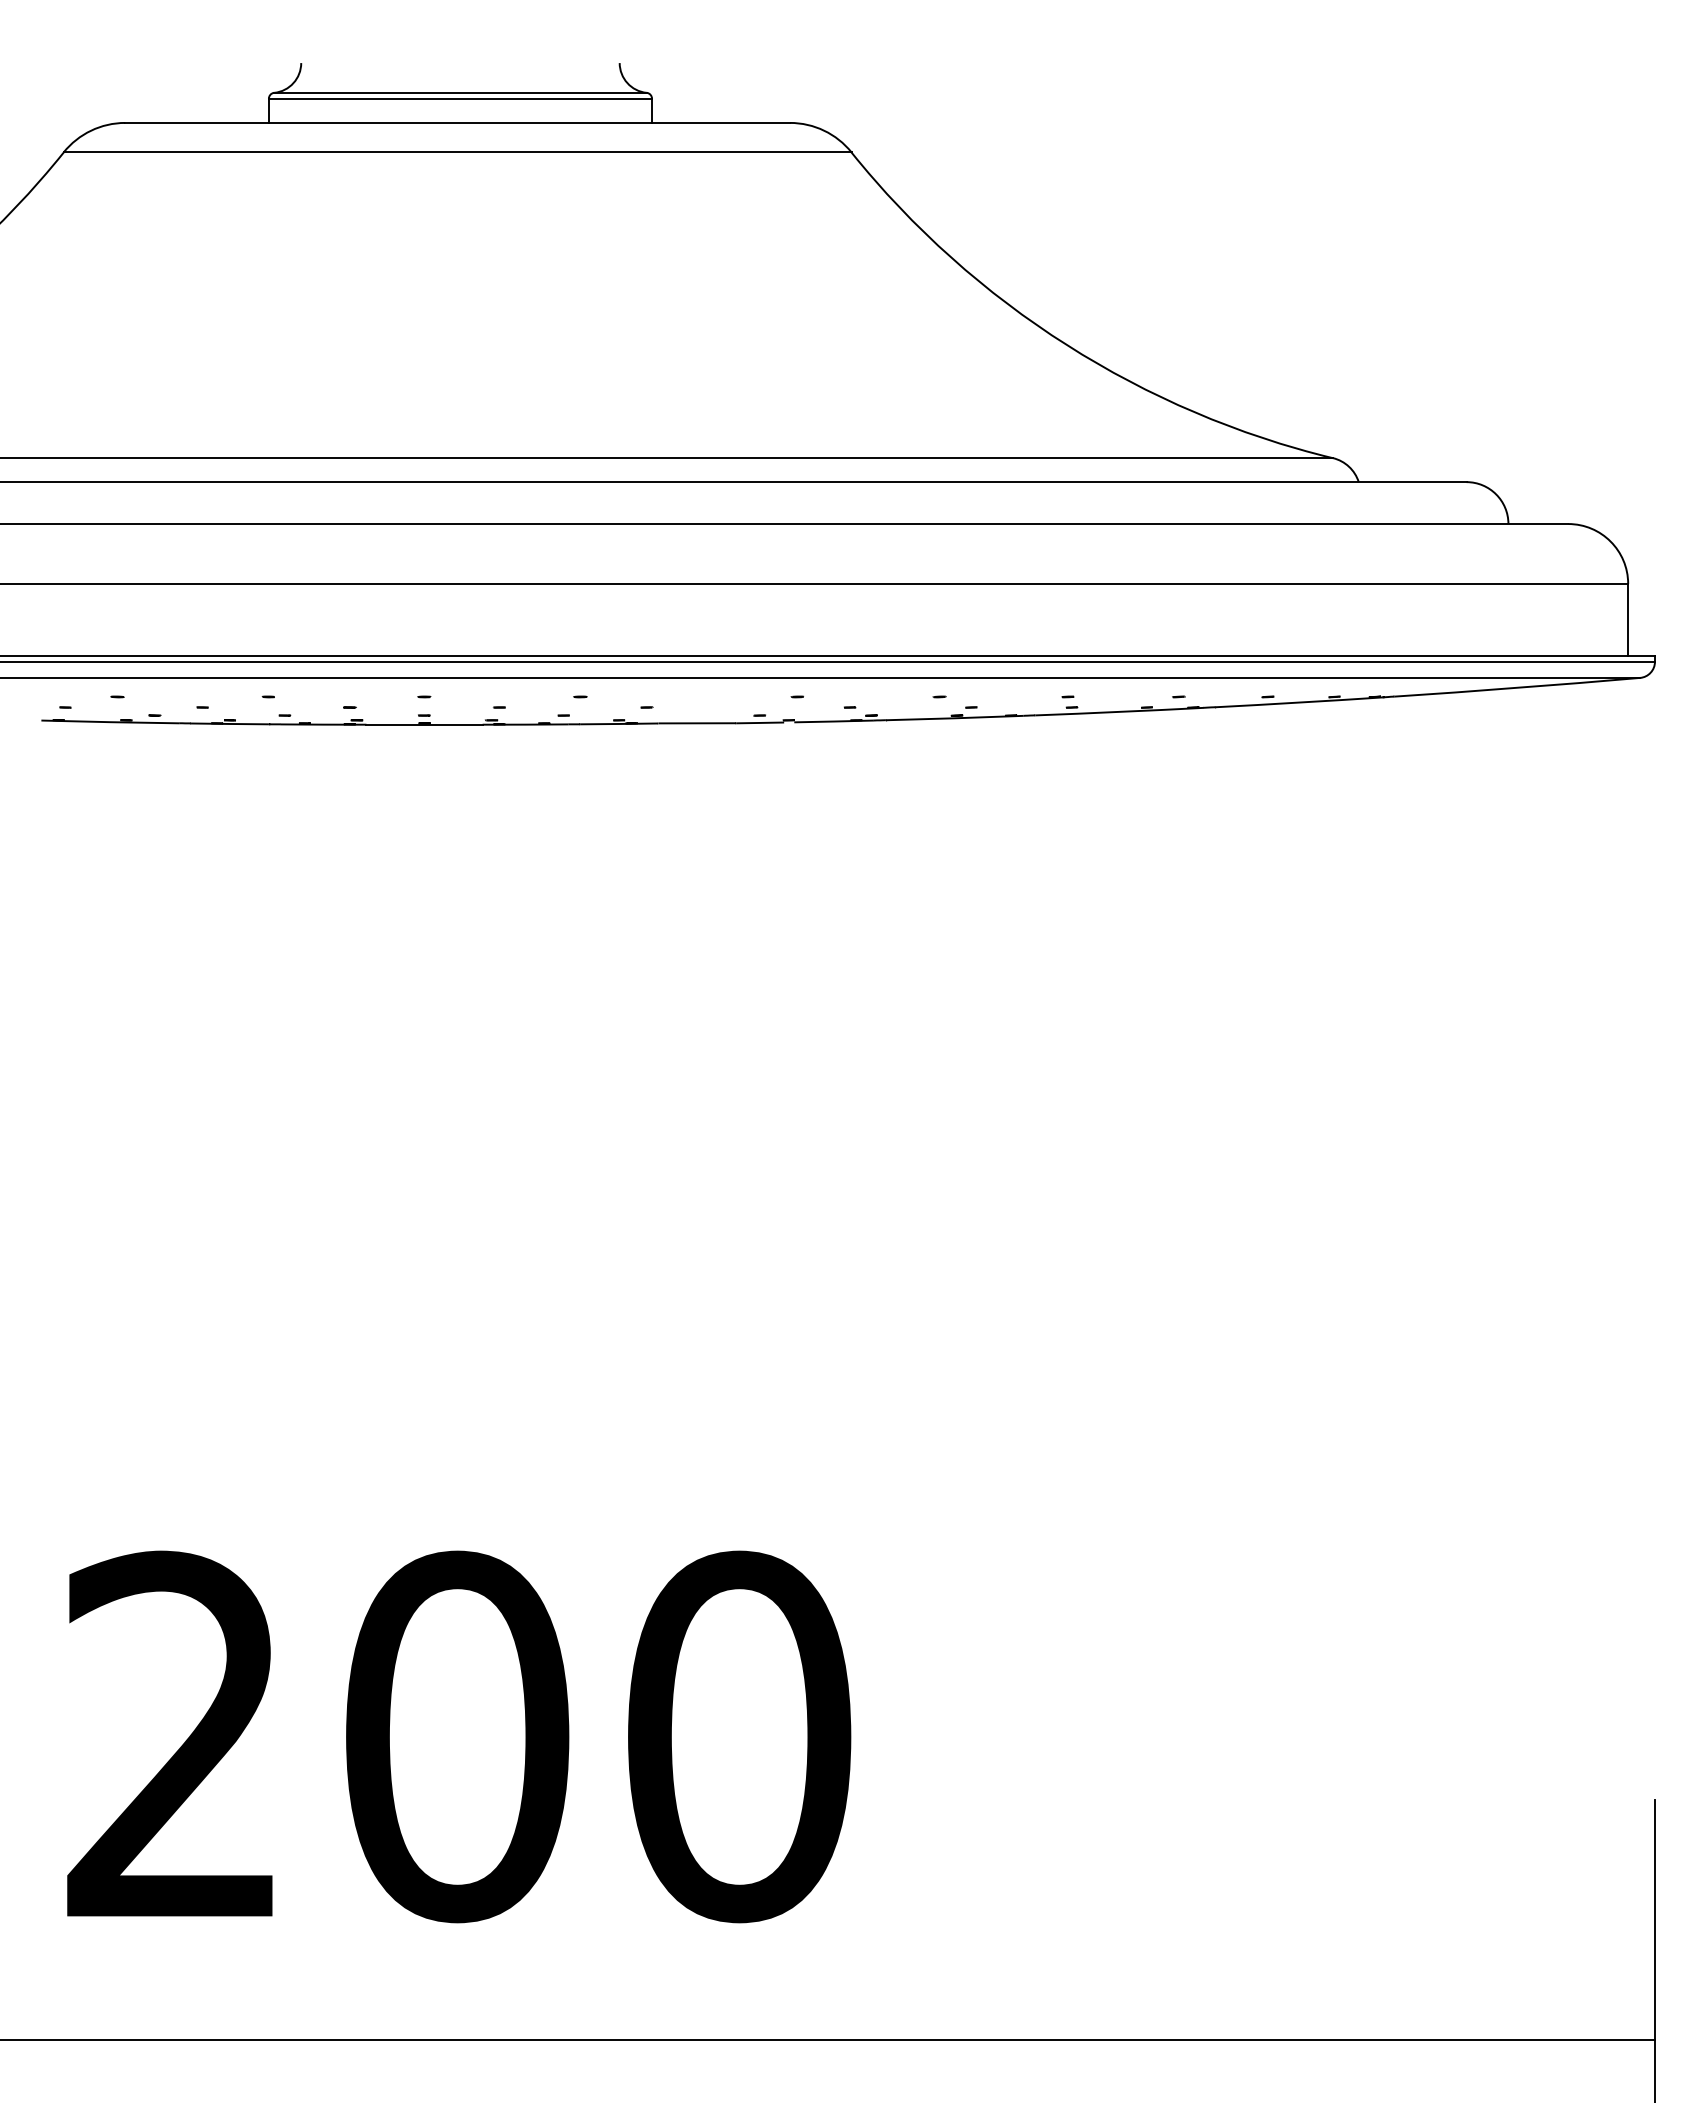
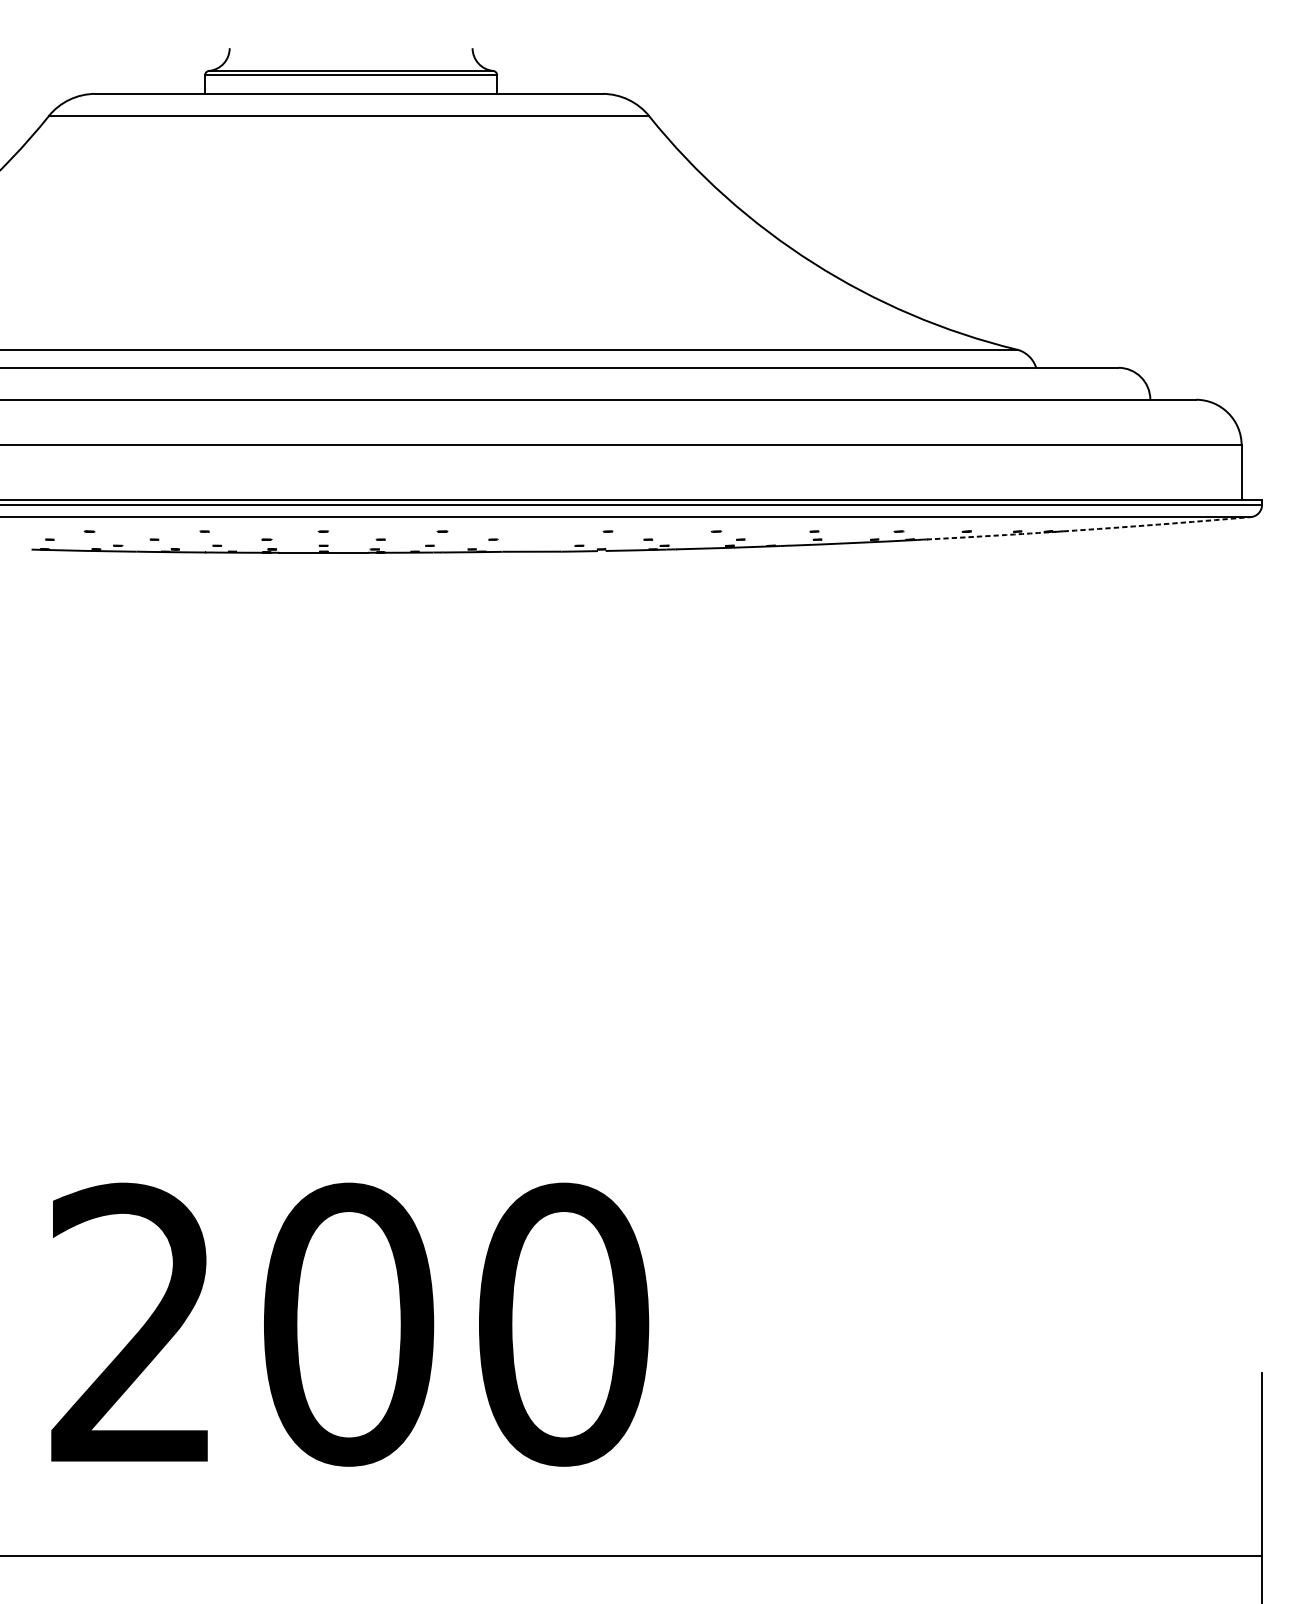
arc: (1517, 687) -> (1157, 524), solid -> dashed
arc: (1298, 702) -> (990, 535), solid -> dashed

